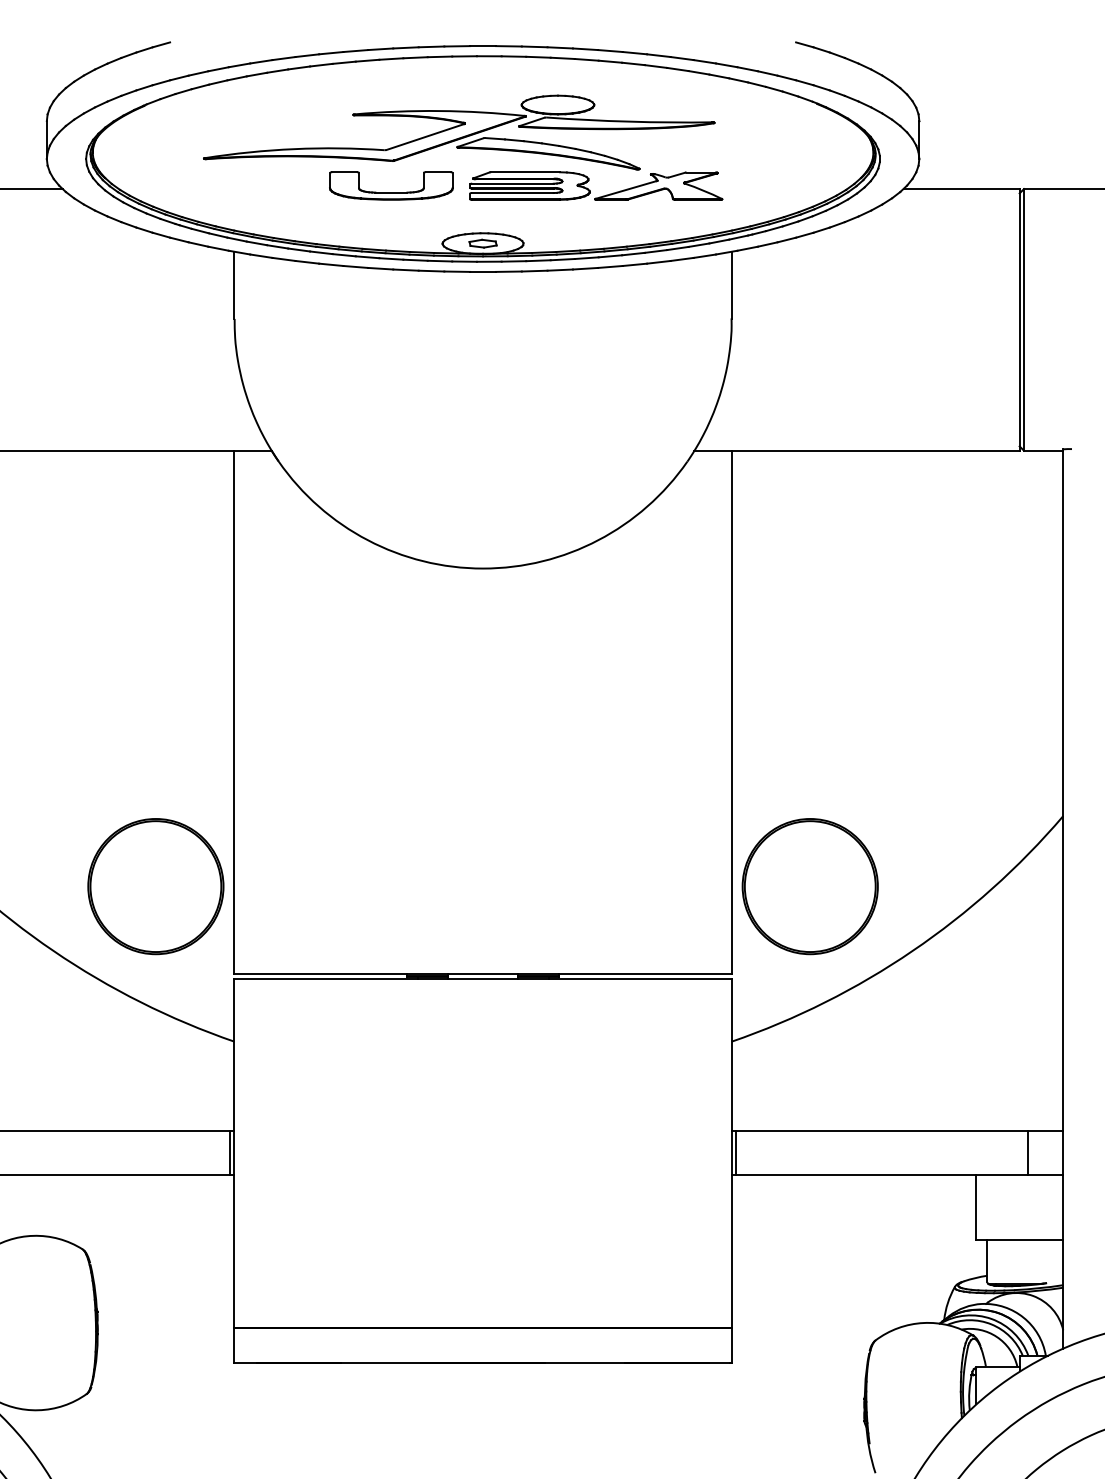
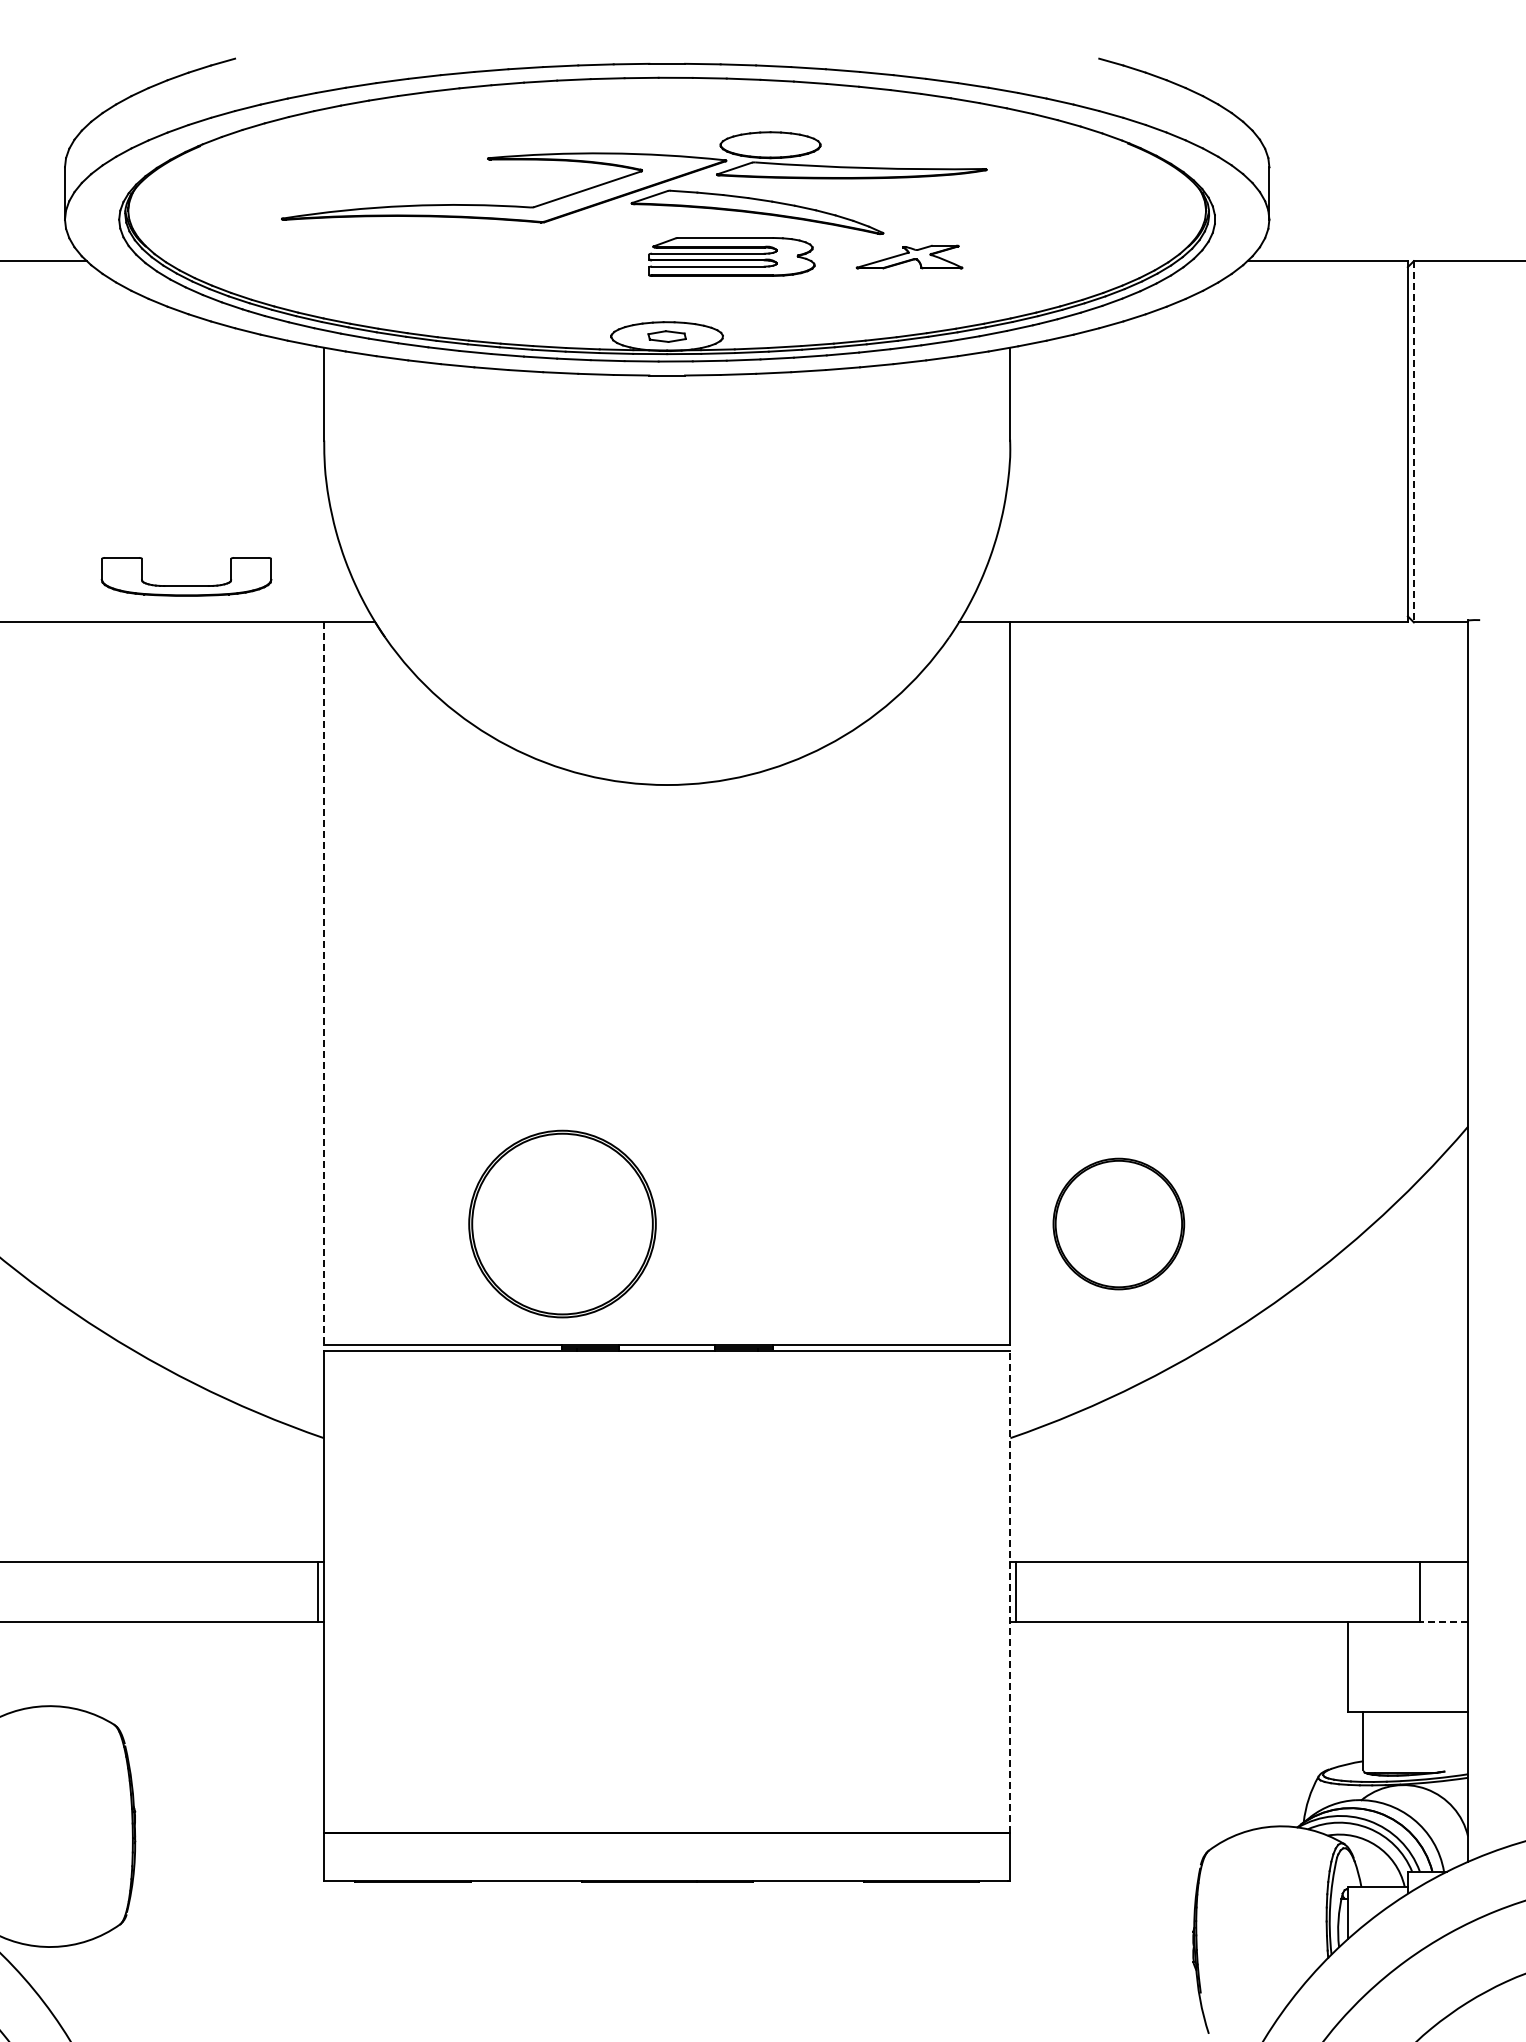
part: (658, 185) -> (909, 256), size x0.6
part: (391, 192) -> (186, 585), moved
line: (1023, 319) -> (1413, 441), solid -> dashed
line: (234, 713) -> (323, 984), solid -> dashed
part: (155, 886) -> (562, 1223), moved
part: (810, 886) -> (1118, 1223), size x0.7
line: (731, 1152) -> (1010, 1591), solid -> dashed
line: (1045, 1175) -> (1443, 1622), solid -> dashed

